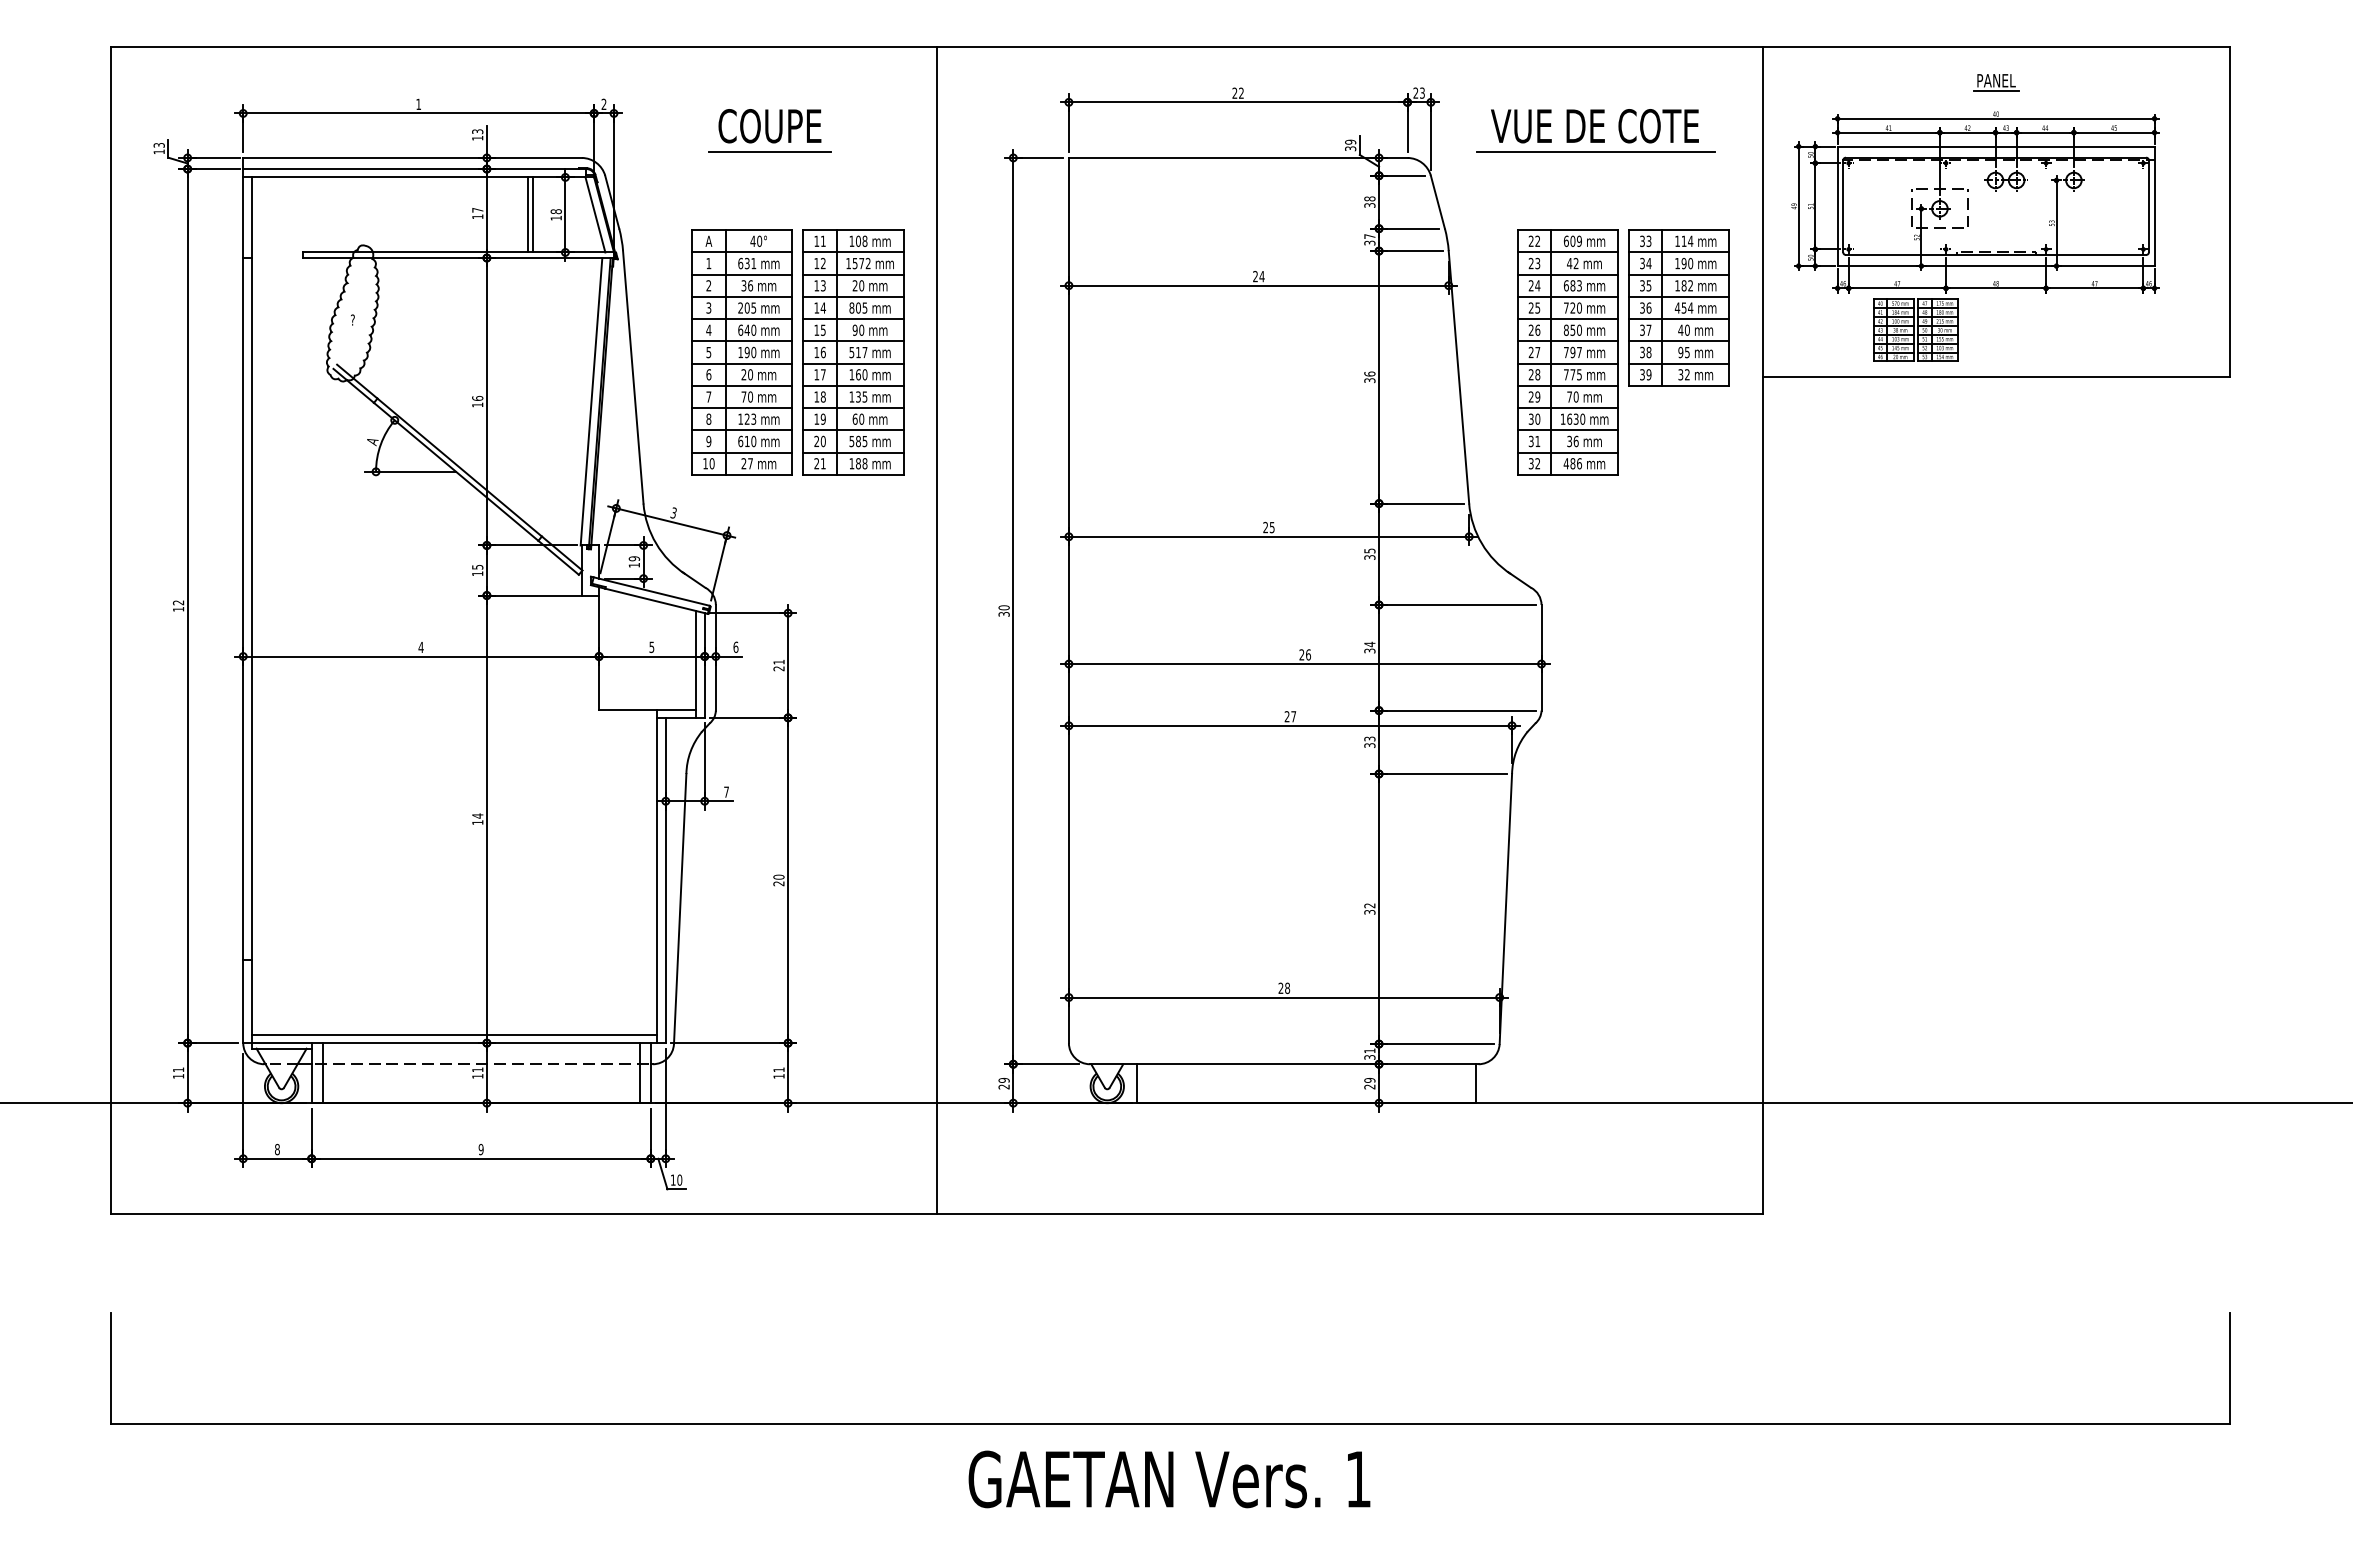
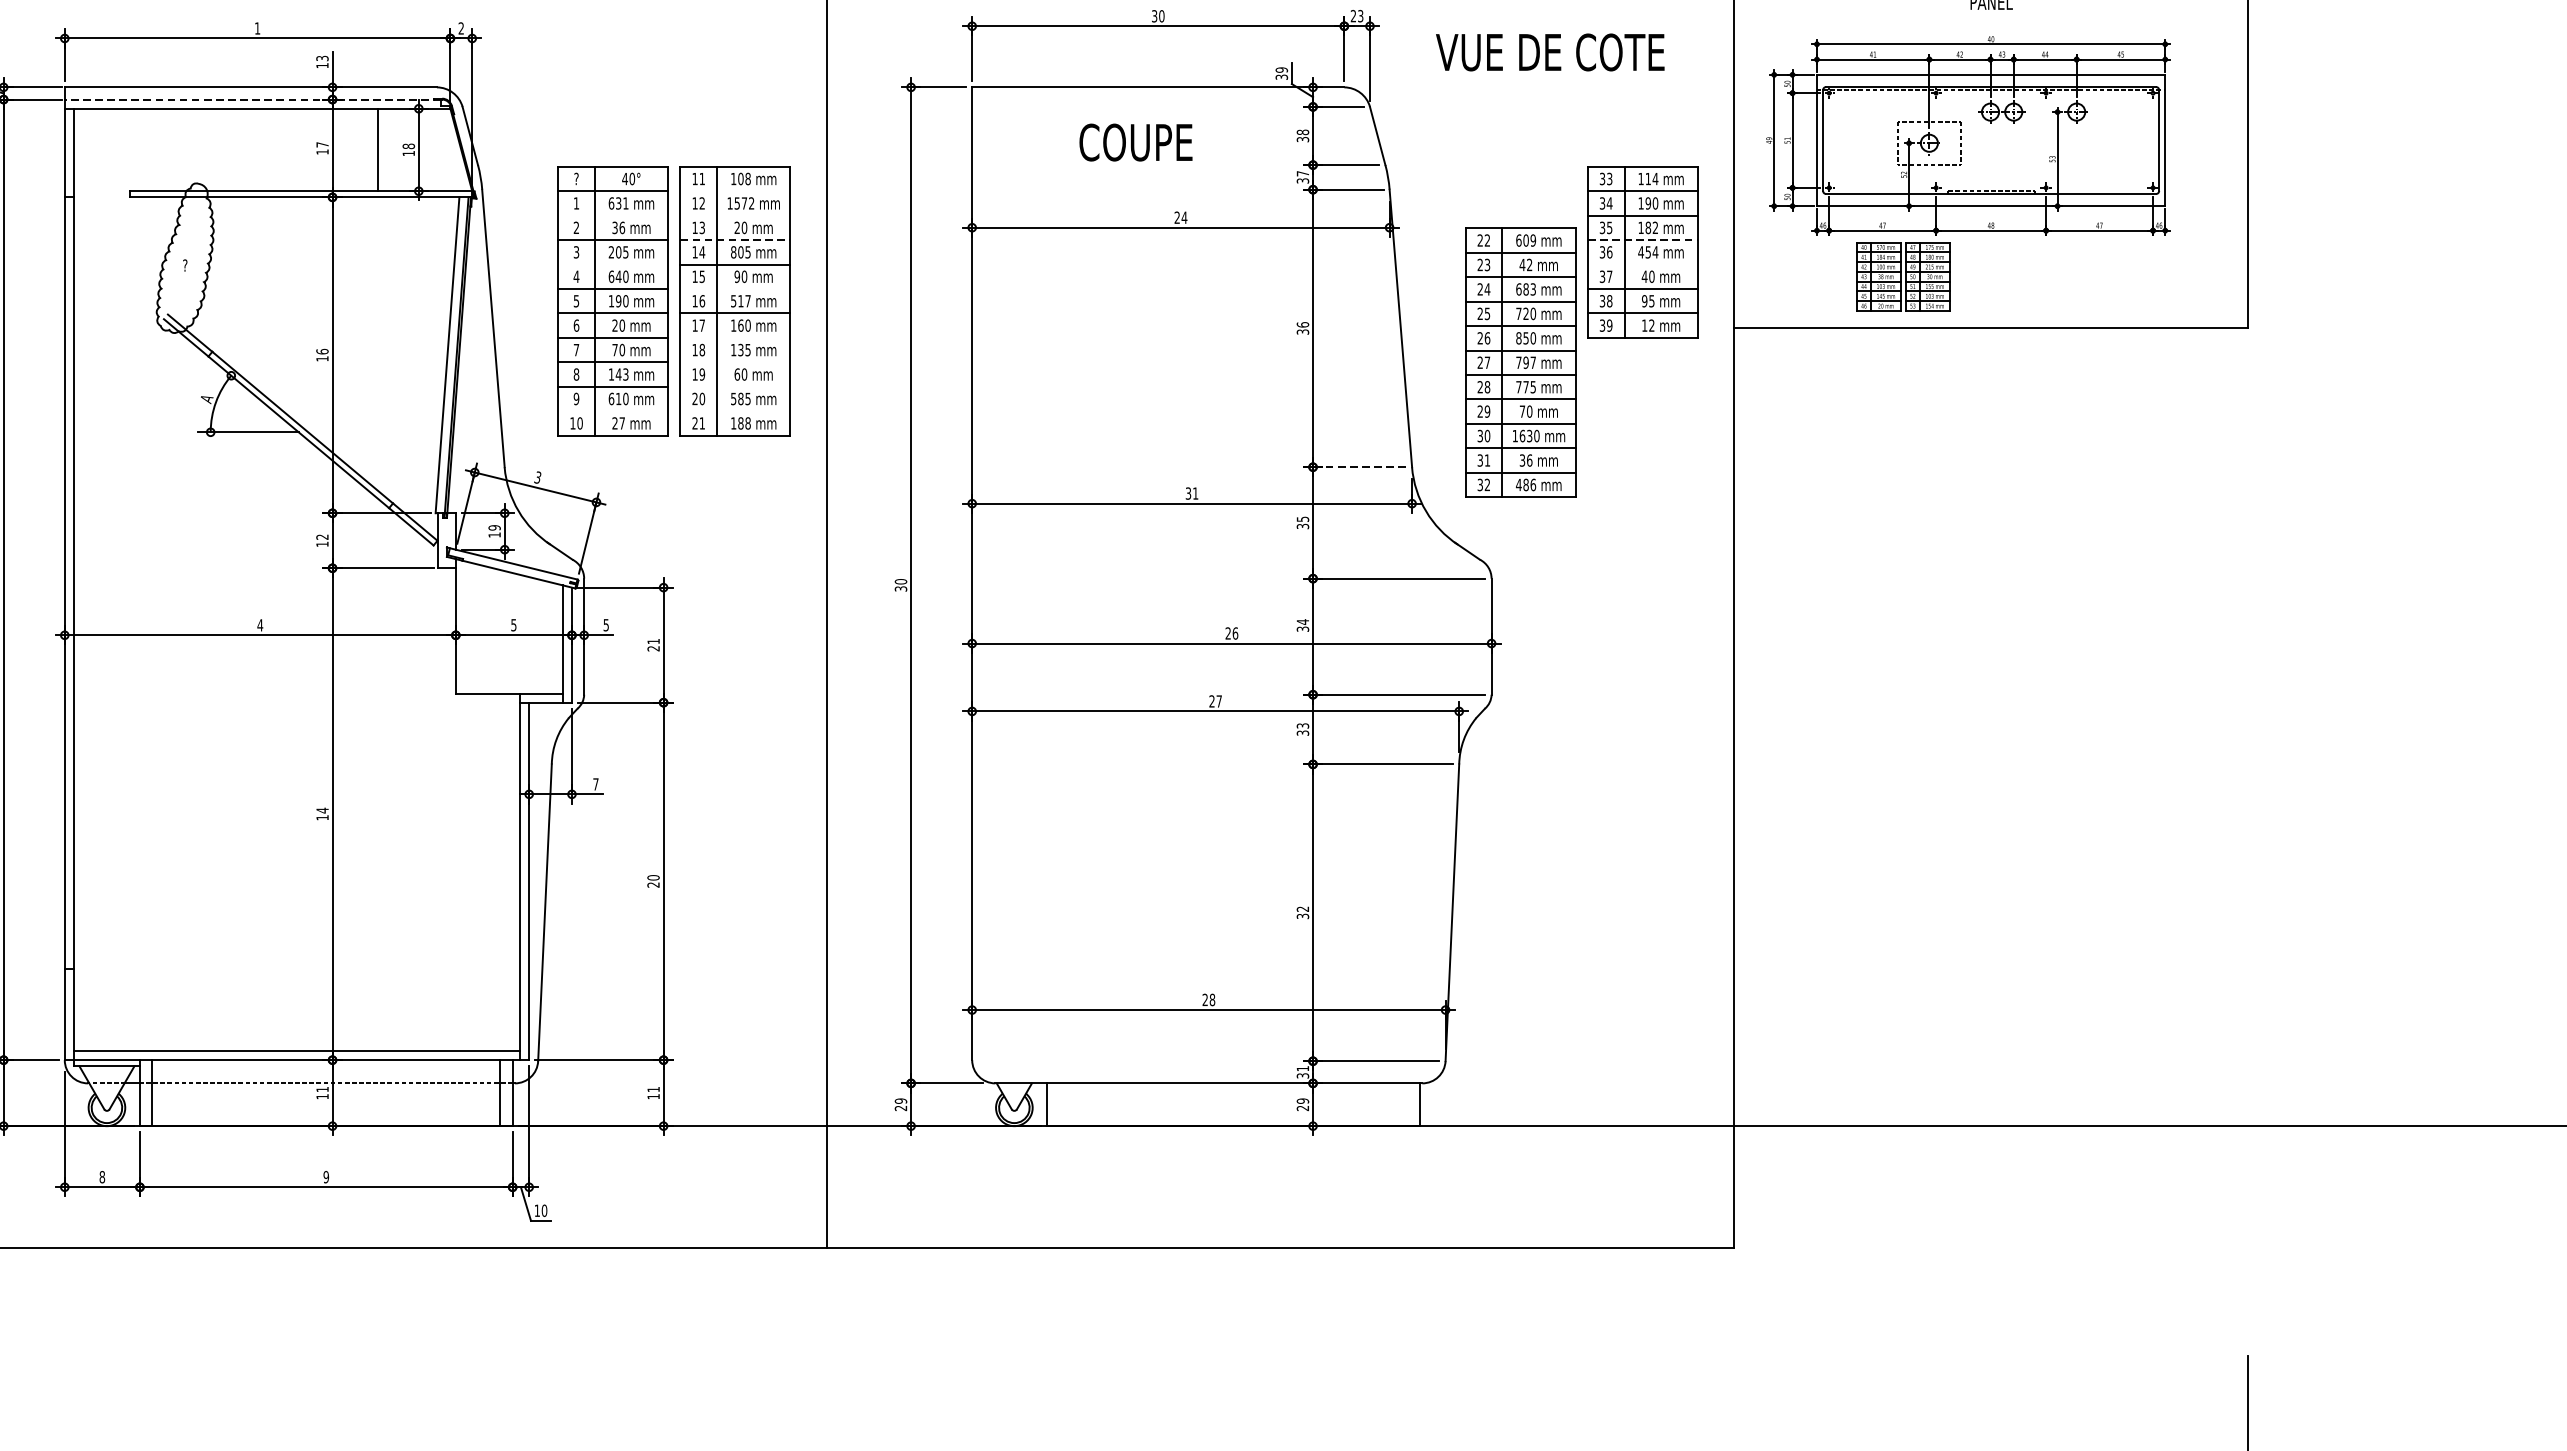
line: (1995, 91) -> (1990, 14), removed
text: (1237, 92) -> (1157, 15), 22 -> 30
text: (769, 126) -> (1135, 142), moved
line: (1595, 151) -> (1550, 80), removed
line: (769, 152) -> (643, 81), removed
line: (414, 169) -> (252, 100), solid -> dashed
line: (533, 214) -> (383, 149), removed
line: (595, 214) -> (451, 149), removed
text: (708, 240) -> (576, 178), A -> ?
line: (853, 252) -> (735, 191), removed
line: (742, 274) -> (613, 215), removed
line: (853, 274) -> (735, 215), removed
line: (853, 296) -> (735, 239), solid -> dashed
line: (1679, 296) -> (1643, 239), solid -> dashed
line: (742, 319) -> (613, 264), removed
line: (1679, 319) -> (1643, 264), removed
line: (853, 341) -> (735, 289), removed
part: (1567, 352) -> (1520, 362), moved
text: (1680, 374) -> (1644, 325), 32 -> 12
line: (853, 385) -> (735, 337), removed
line: (853, 408) -> (735, 362), removed
text: (746, 418) -> (617, 373), 123 -> 143
line: (853, 430) -> (735, 386), removed
line: (742, 452) -> (613, 411), removed
line: (853, 452) -> (735, 411), removed
line: (1420, 503) -> (1358, 467), solid -> dashed
text: (1268, 527) -> (1191, 493), 25 -> 31
text: (477, 566) -> (322, 536), 15 -> 12
text: (735, 646) -> (605, 624), 6 -> 5

